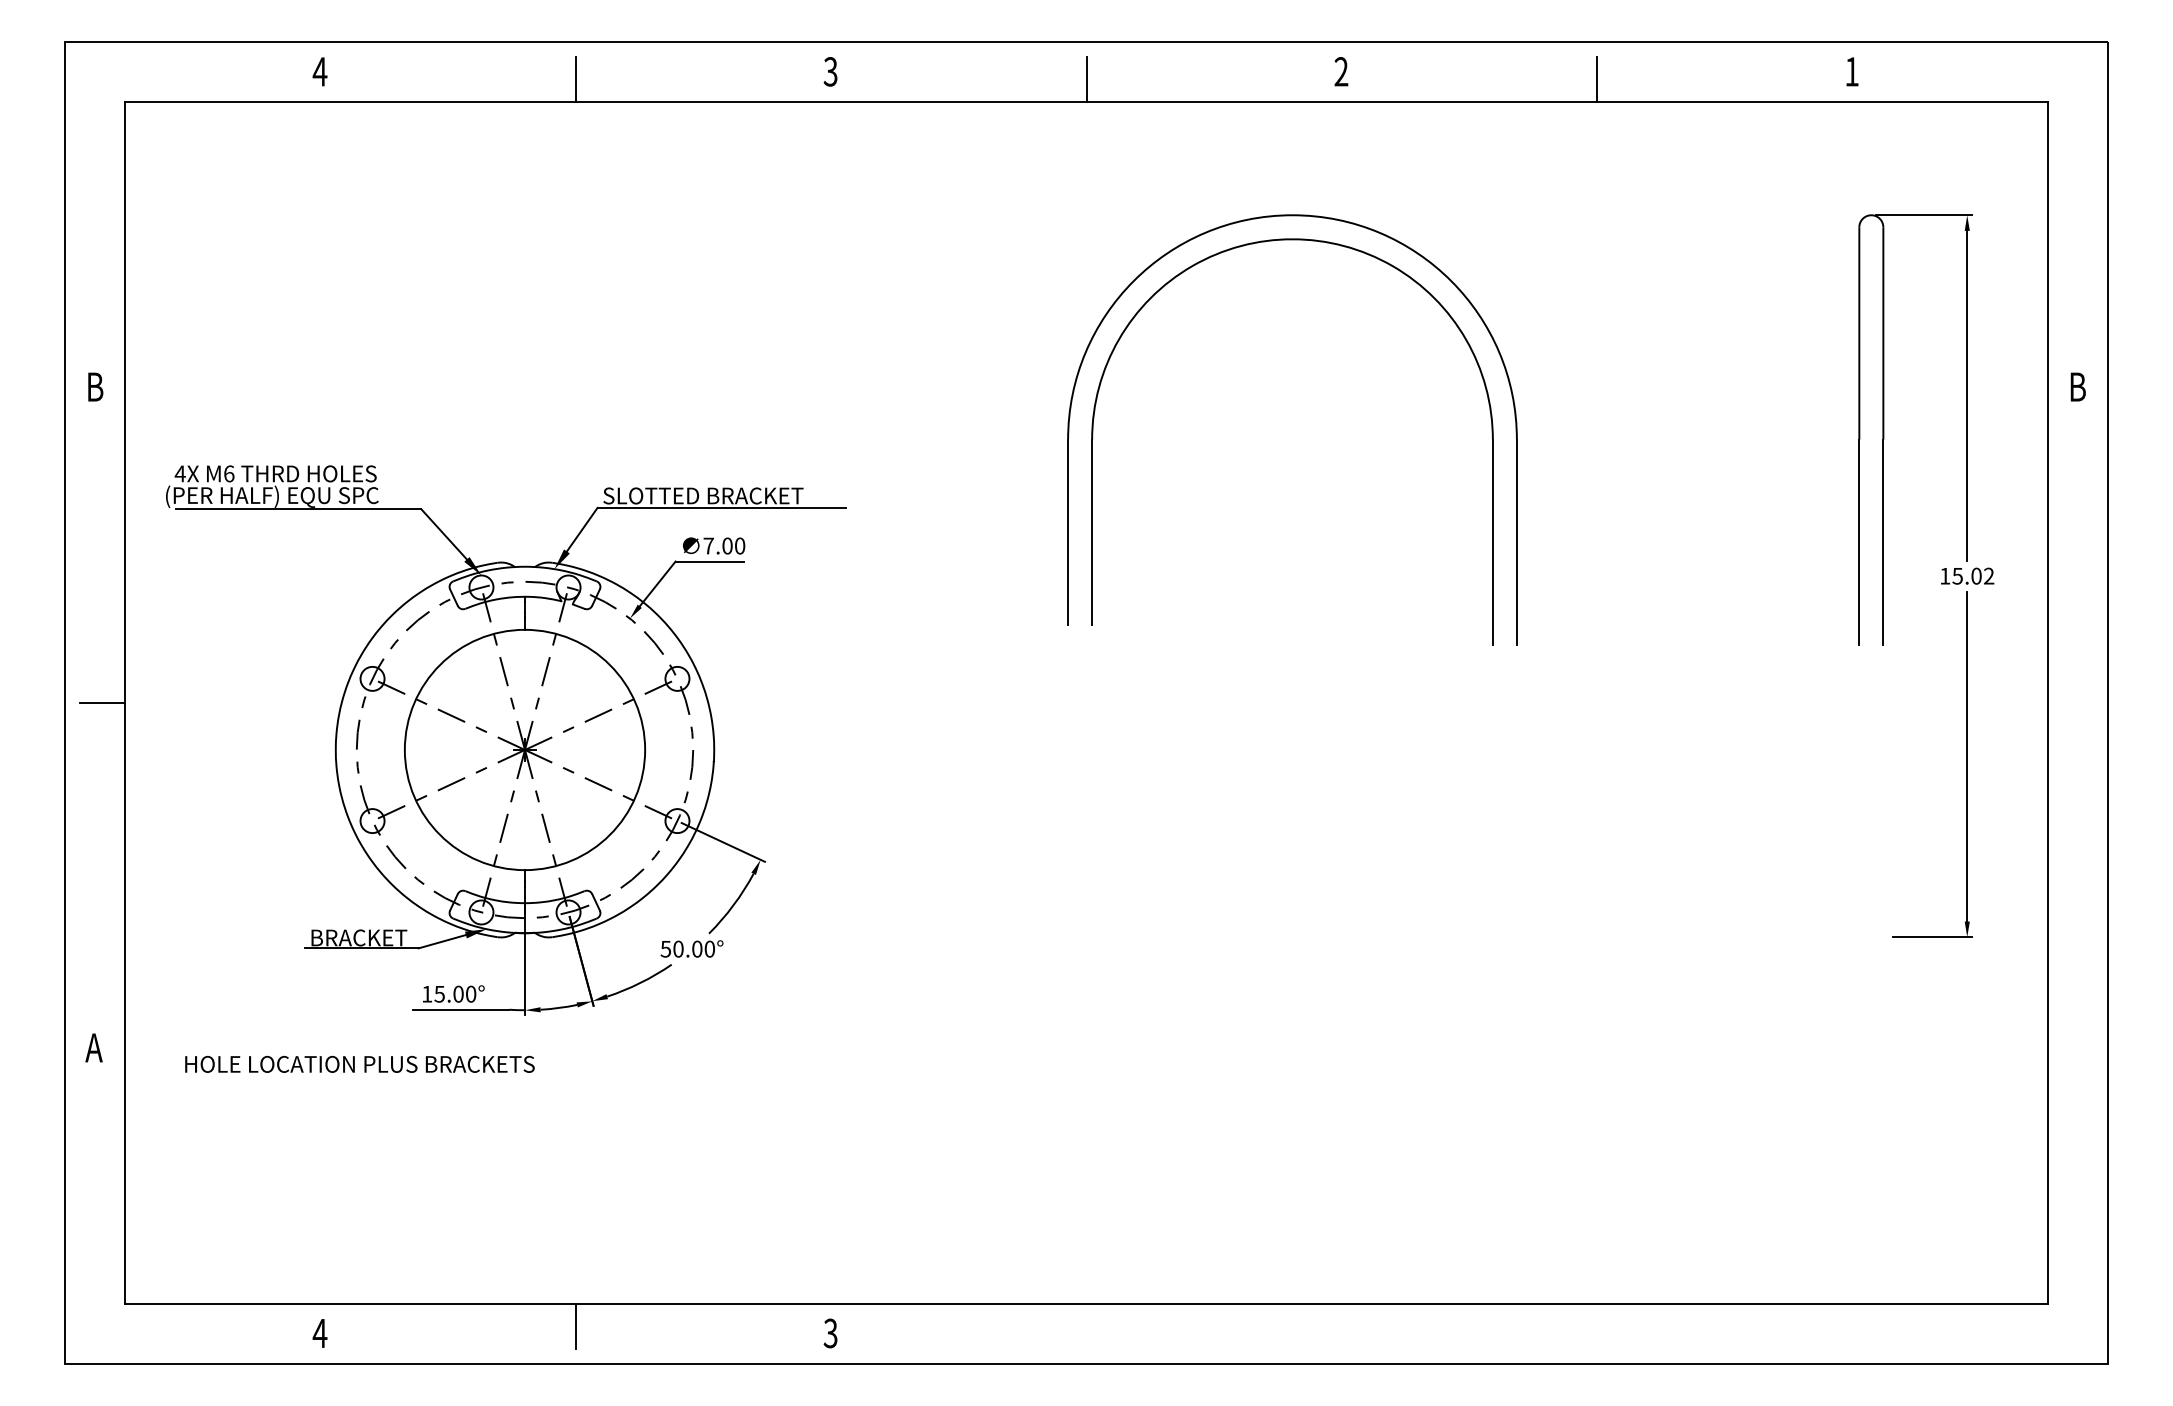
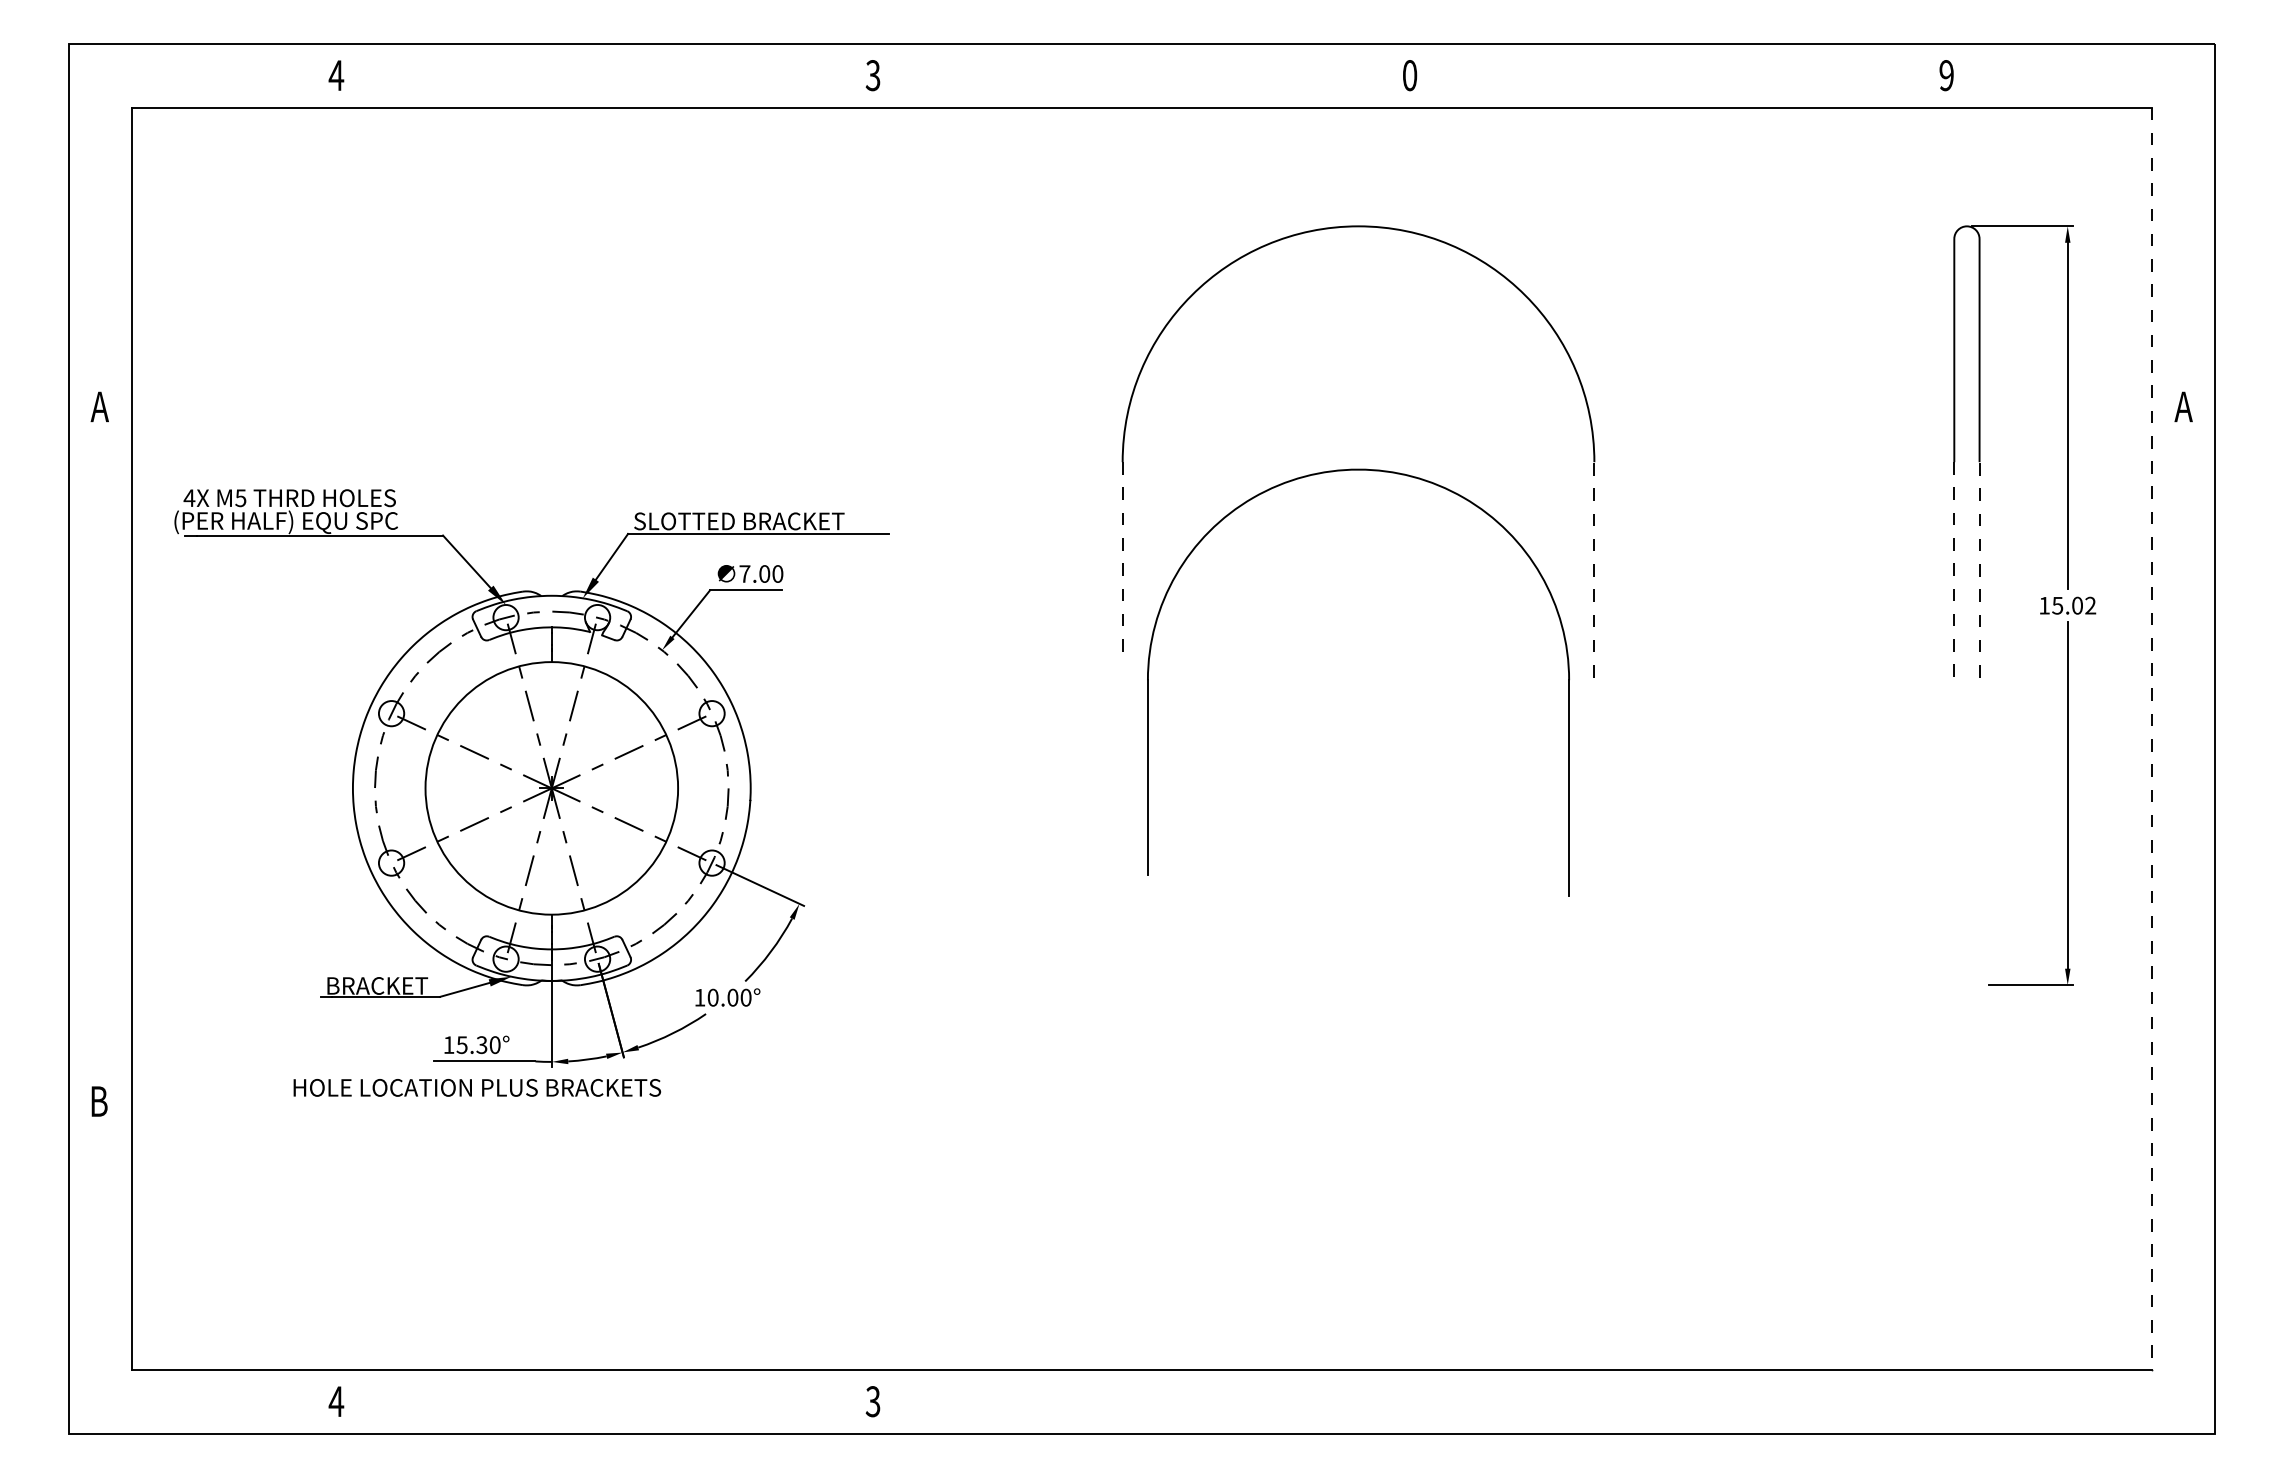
text: (1340, 71) -> (1409, 75), 2 -> 0
text: (1851, 71) -> (1946, 75), 1 -> 9
line: (576, 79) -> (605, 83), removed
line: (1086, 79) -> (1142, 83), removed
line: (1596, 79) -> (1678, 83), removed
text: (94, 386) -> (99, 406), B -> A
text: (2077, 386) -> (2183, 406), B -> A
part: (1093, 430) -> (1149, 670), moved
text: (228, 474) -> (240, 498), M6 -> M5
line: (1067, 533) -> (1122, 560), solid -> dashed
line: (1517, 541) -> (1594, 569), solid -> dashed
line: (1859, 541) -> (1954, 569), solid -> dashed
line: (1883, 541) -> (1979, 569), solid -> dashed
line: (102, 703) -> (107, 739), removed
line: (2047, 703) -> (2152, 739), solid -> dashed
text: (665, 948) -> (699, 997), 50.00° -> 10.00°
text: (458, 993) -> (481, 1044), 15.00° -> 15.30°
text: (93, 1047) -> (98, 1101), A -> B
text: (360, 1064) -> (477, 1087), moved
line: (576, 1325) -> (605, 1393), removed

